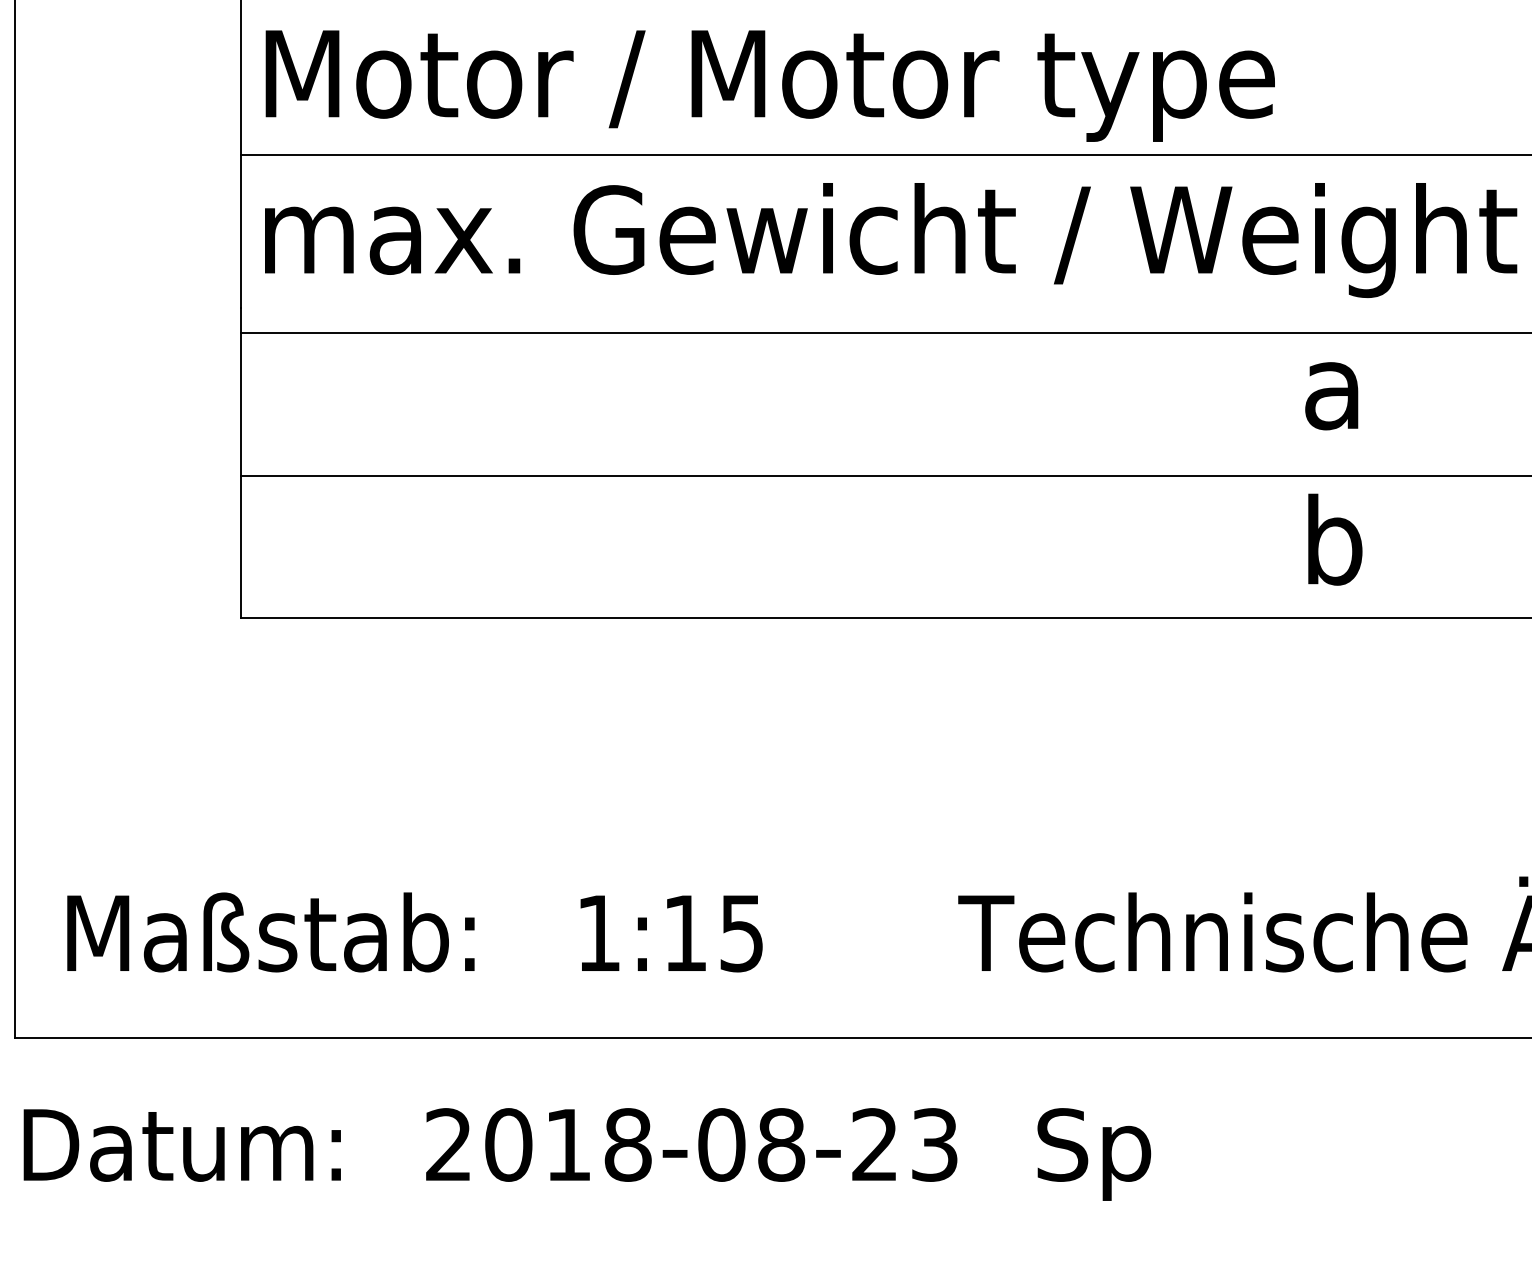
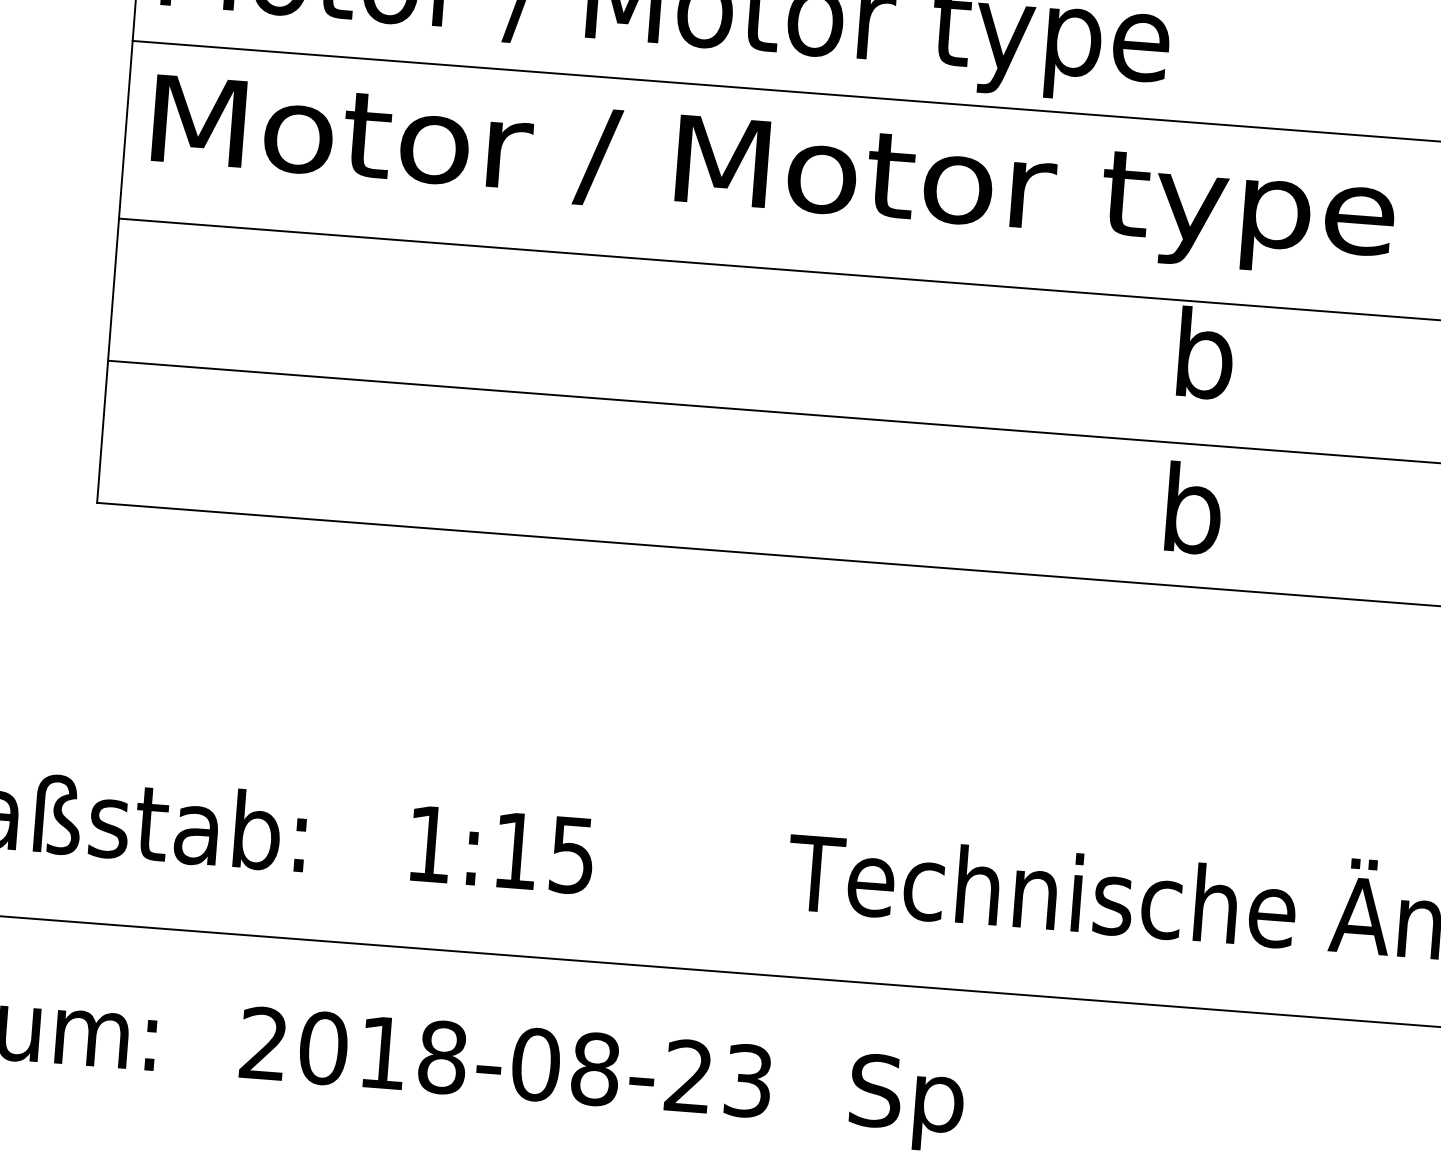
text: (891, 240) -> (774, 175), max. Gewicht / Weight -> Motor / Motor type
text: (1333, 384) -> (1204, 353), a -> b

